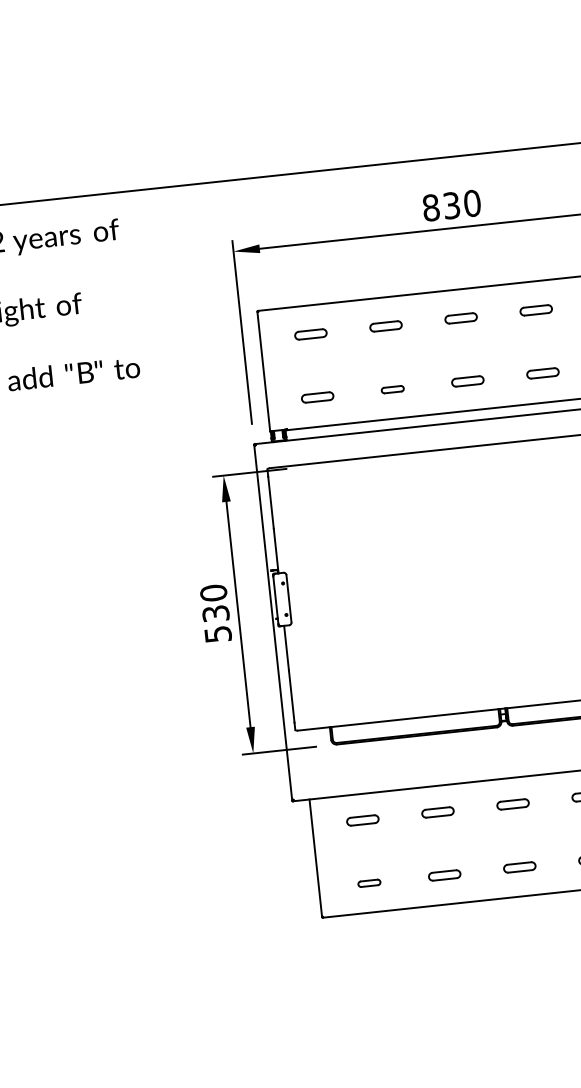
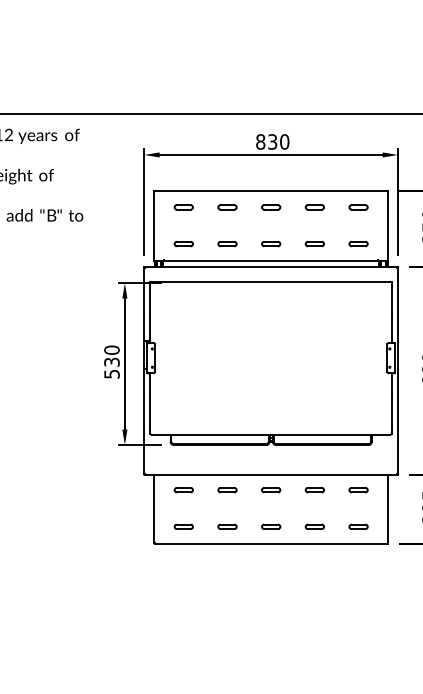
part: (392, 390) -> (227, 244), size x1.43
part: (369, 882) -> (183, 526), size x1.43

